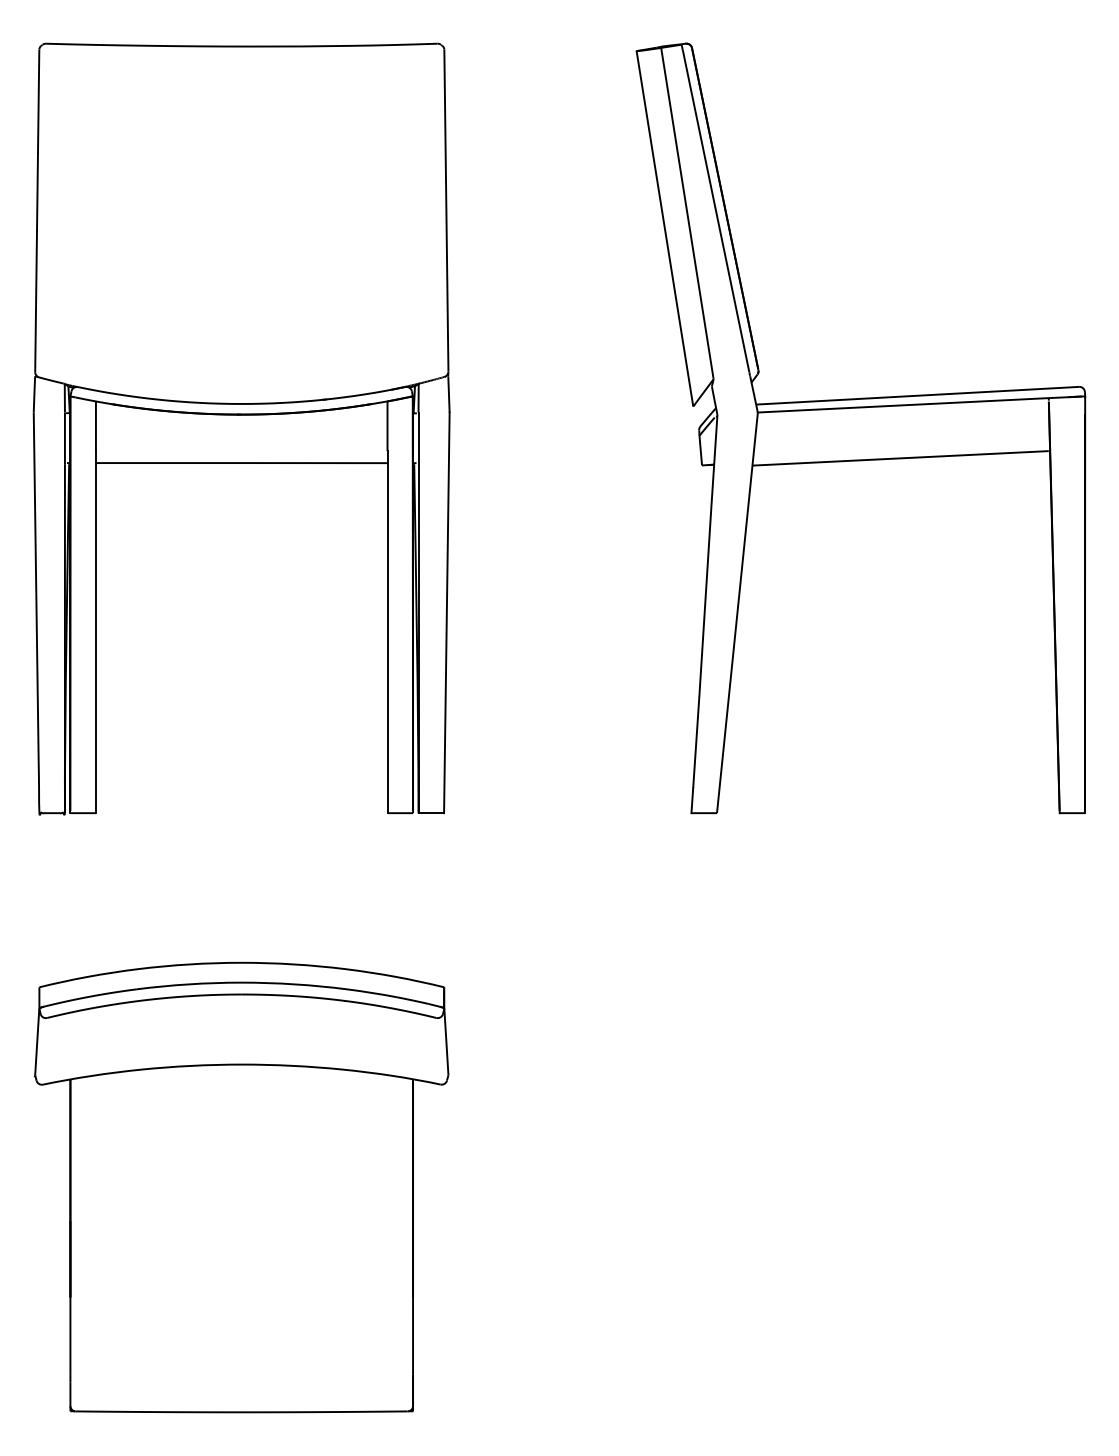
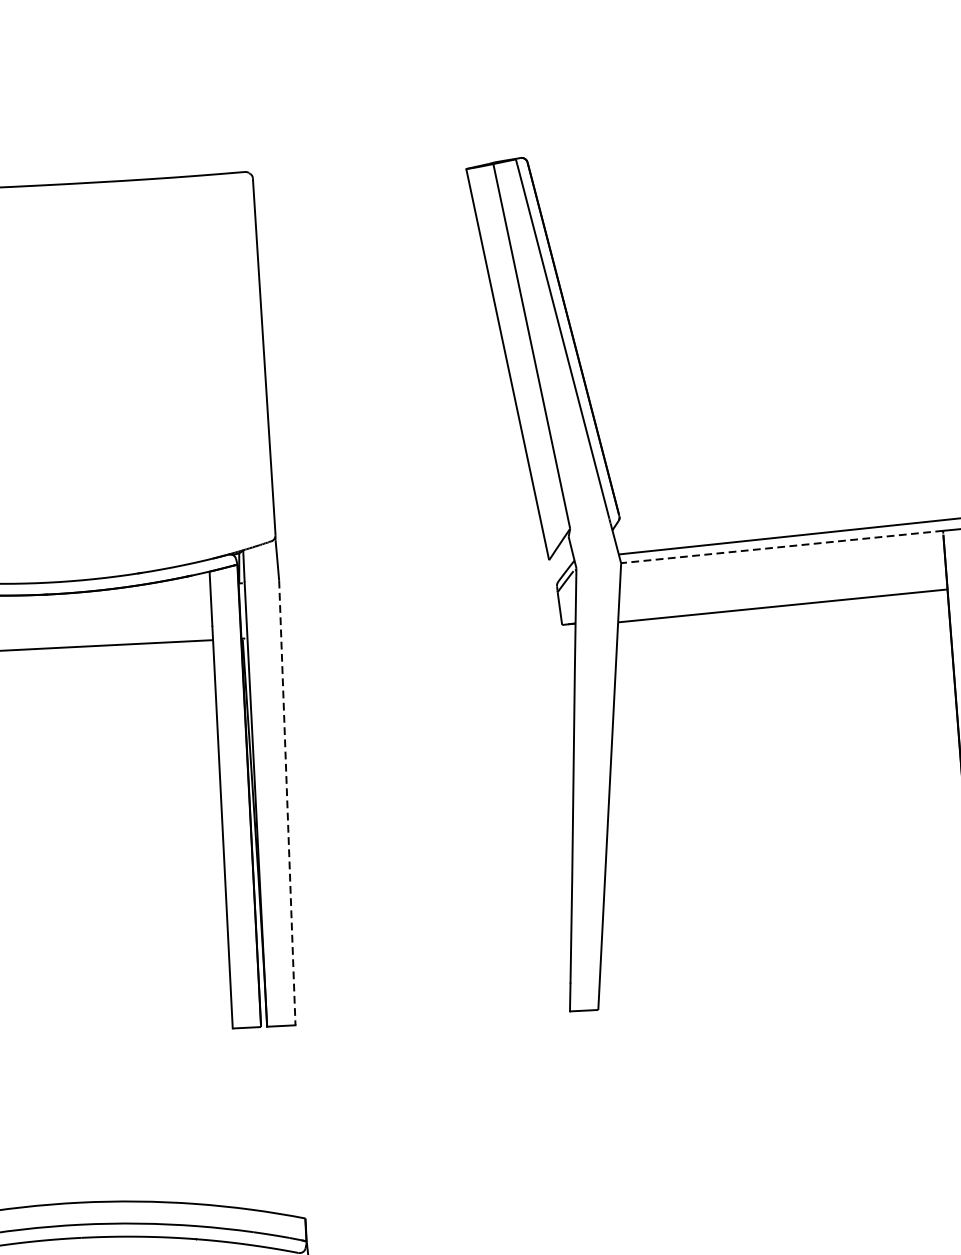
line: (903, 405) -> (782, 547), solid -> dashed
line: (446, 613) -> (286, 803), solid -> dashed

